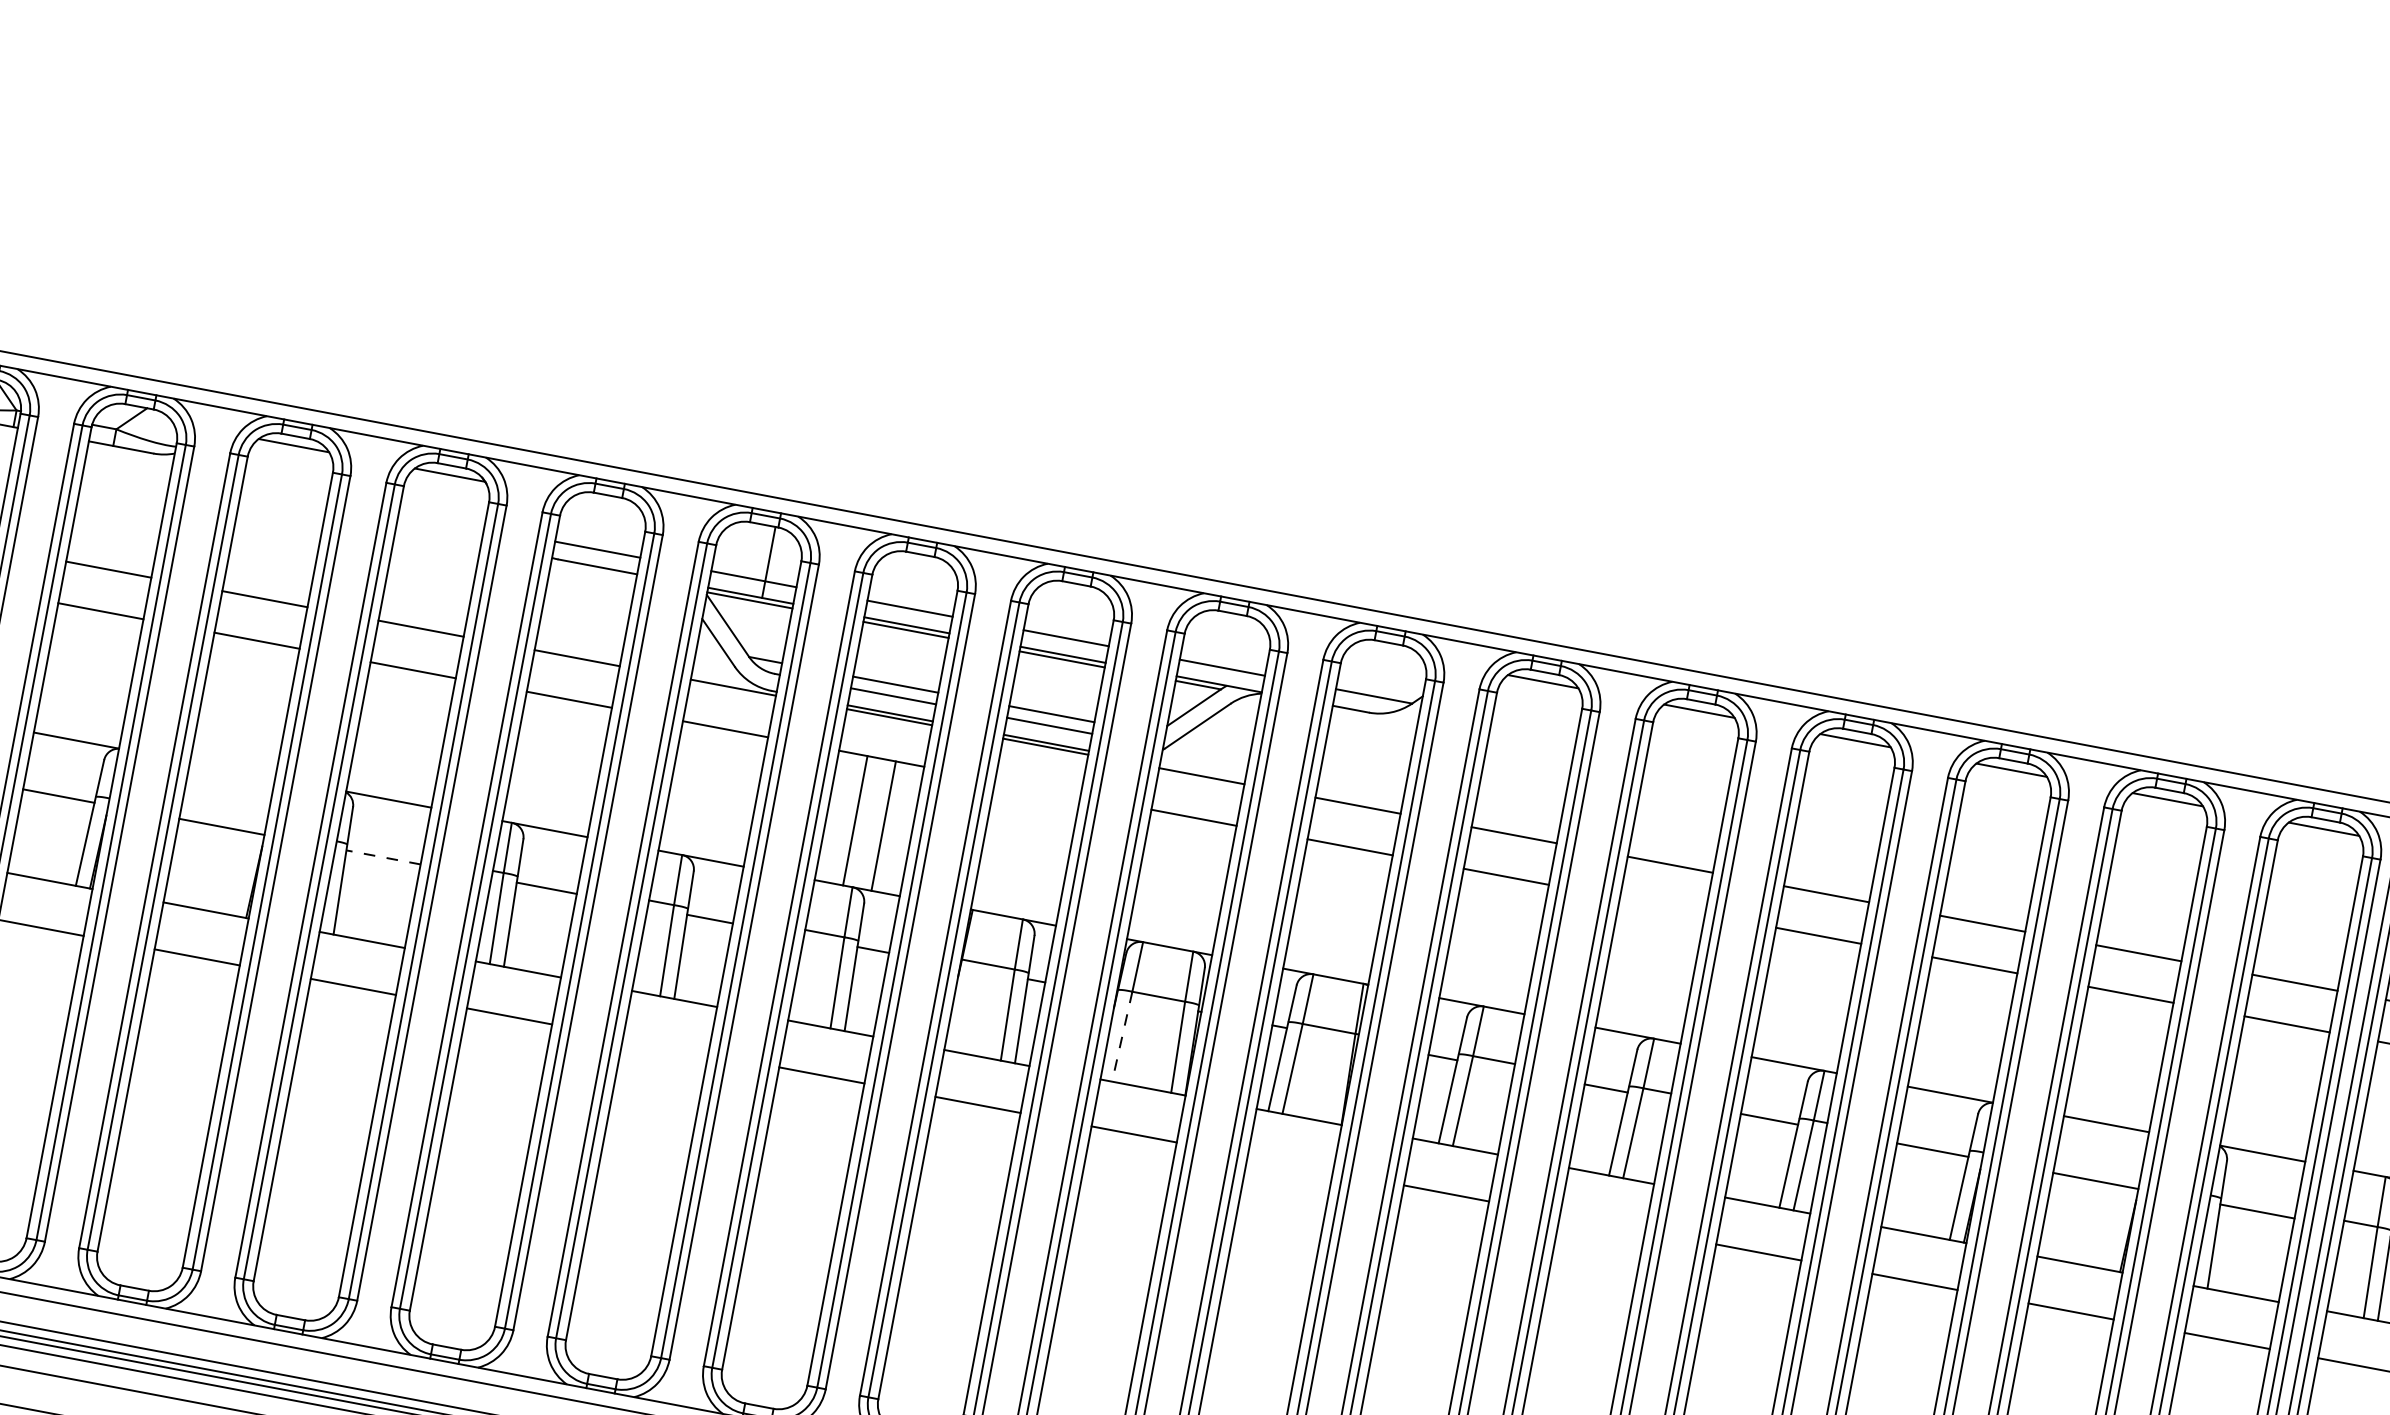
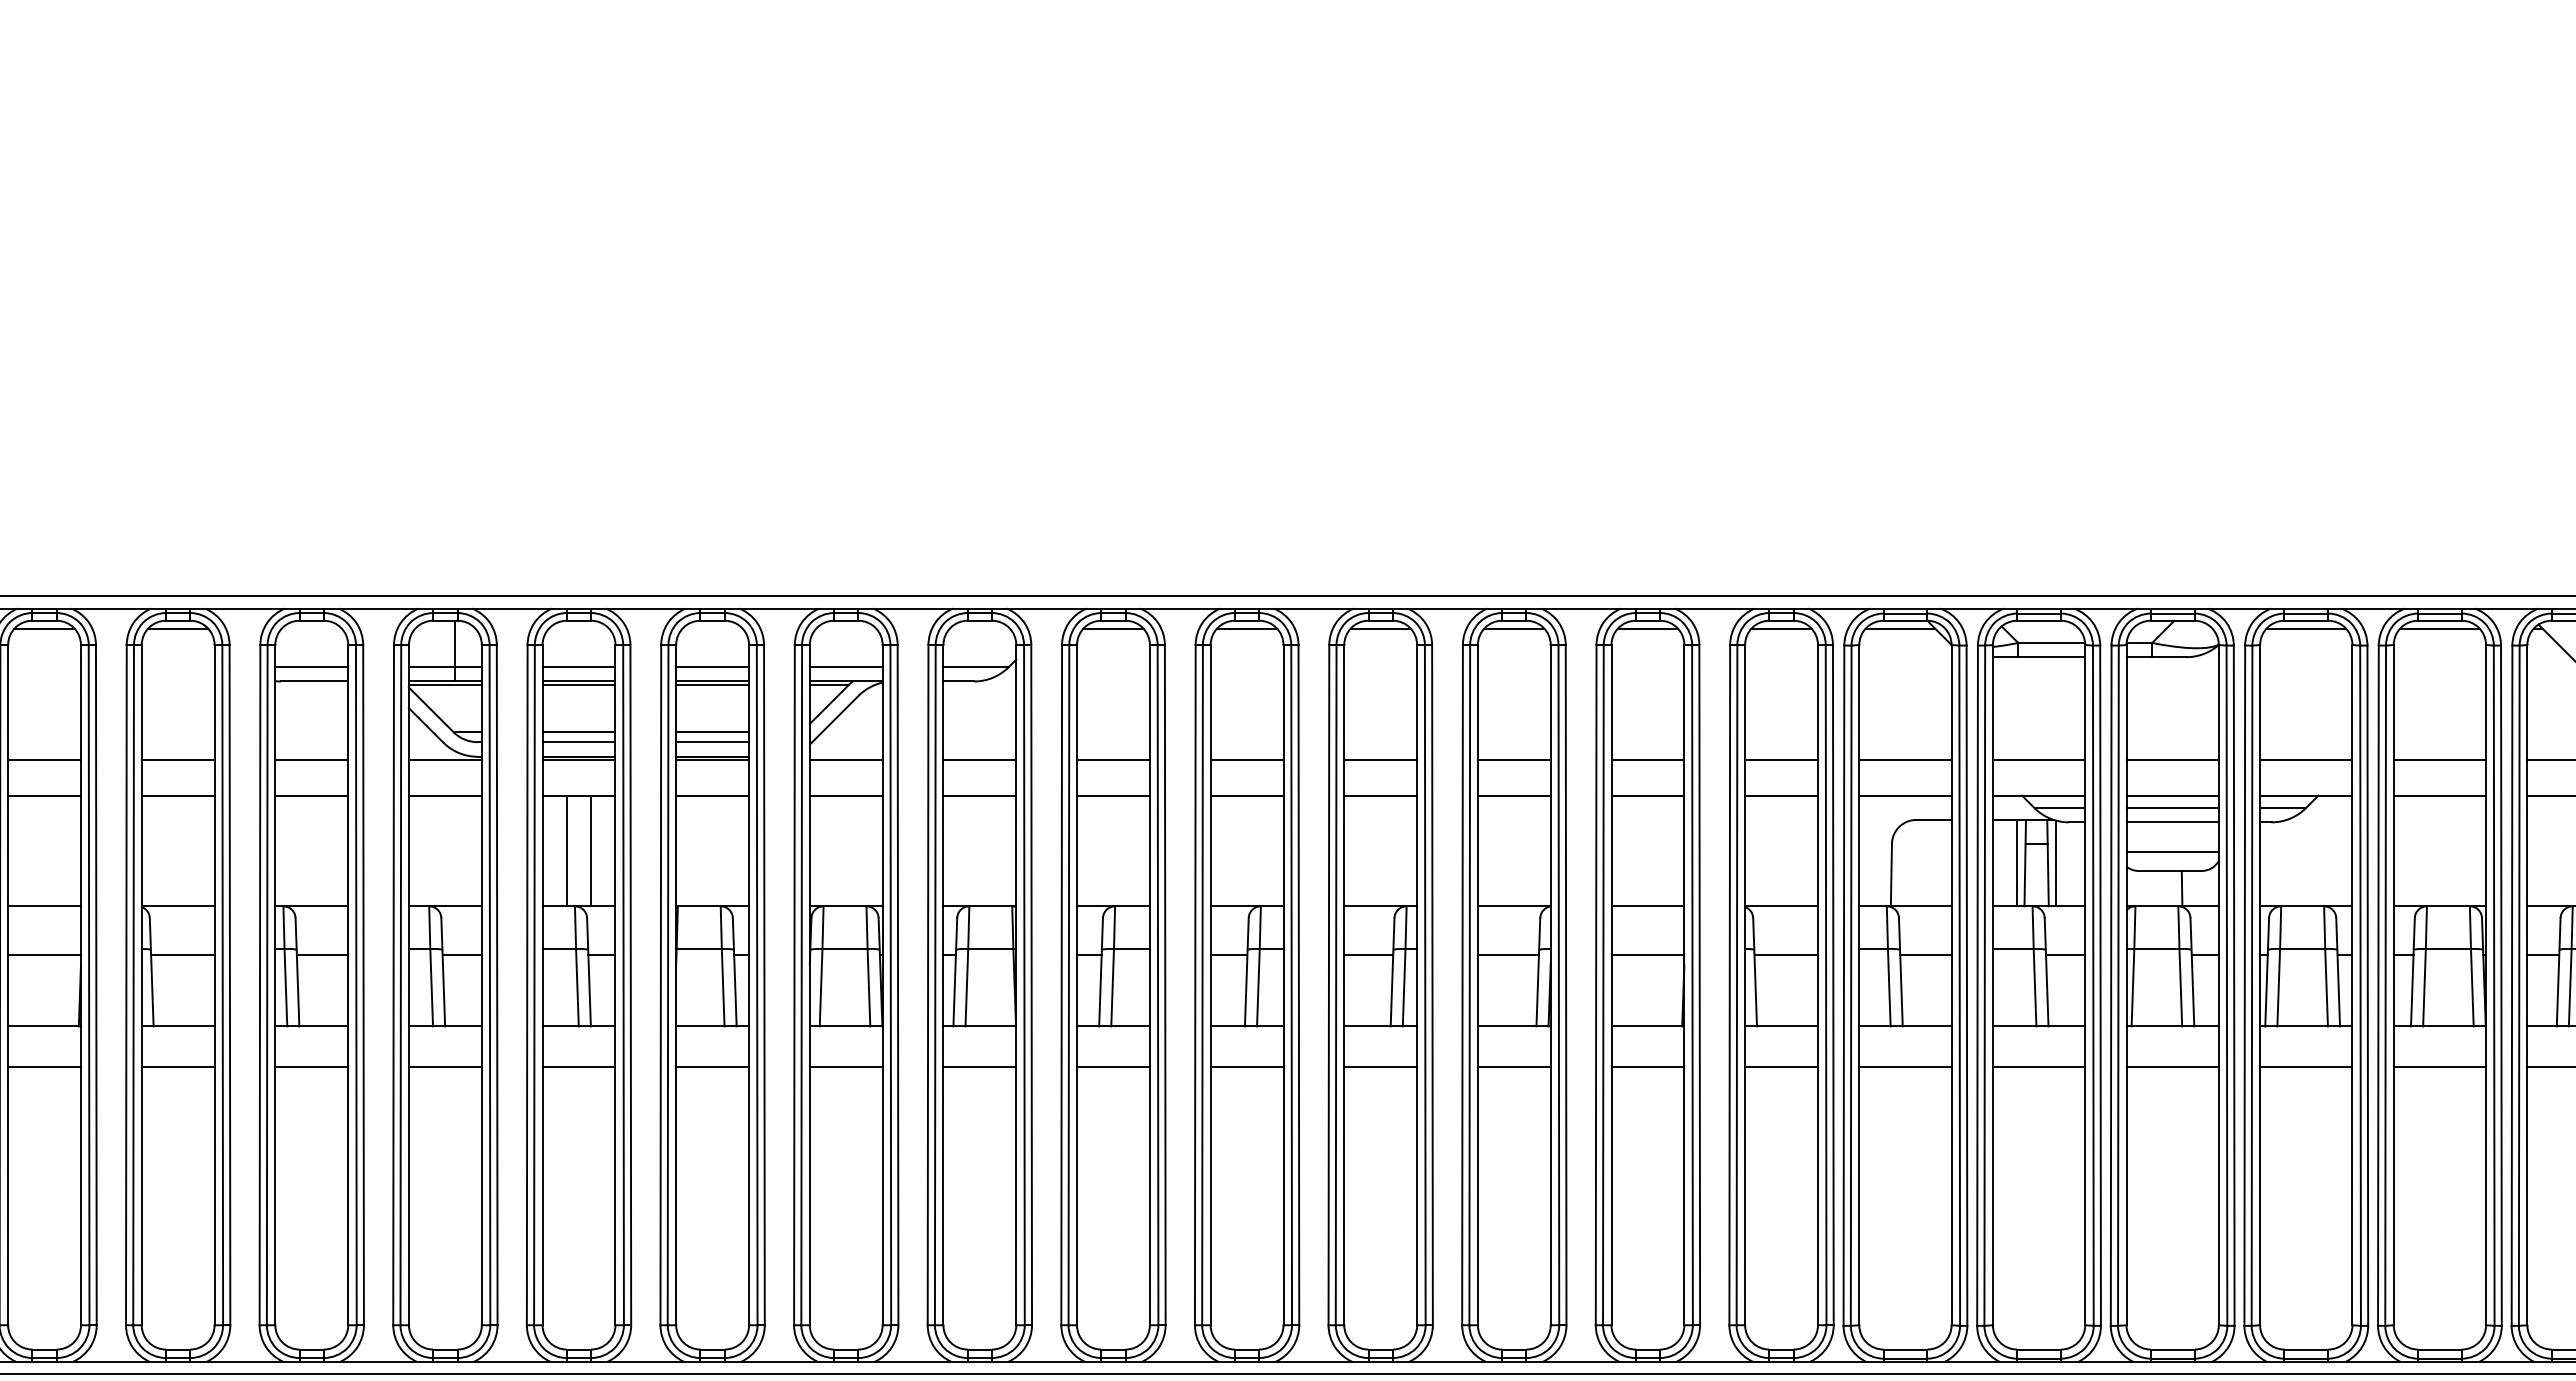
line: (232, 770) -> (44, 906), added
line: (1037, 788) -> (712, 795), added
line: (383, 856) -> (182, 954), dashed -> solid
line: (1661, 905) -> (1246, 795), added
line: (1122, 1036) -> (821, 987), dashed -> solid
line: (664, 1045) -> (444, 1066), added
line: (1289, 1163) -> (979, 1066), added
line: (1602, 1222) -> (1246, 1066), added

